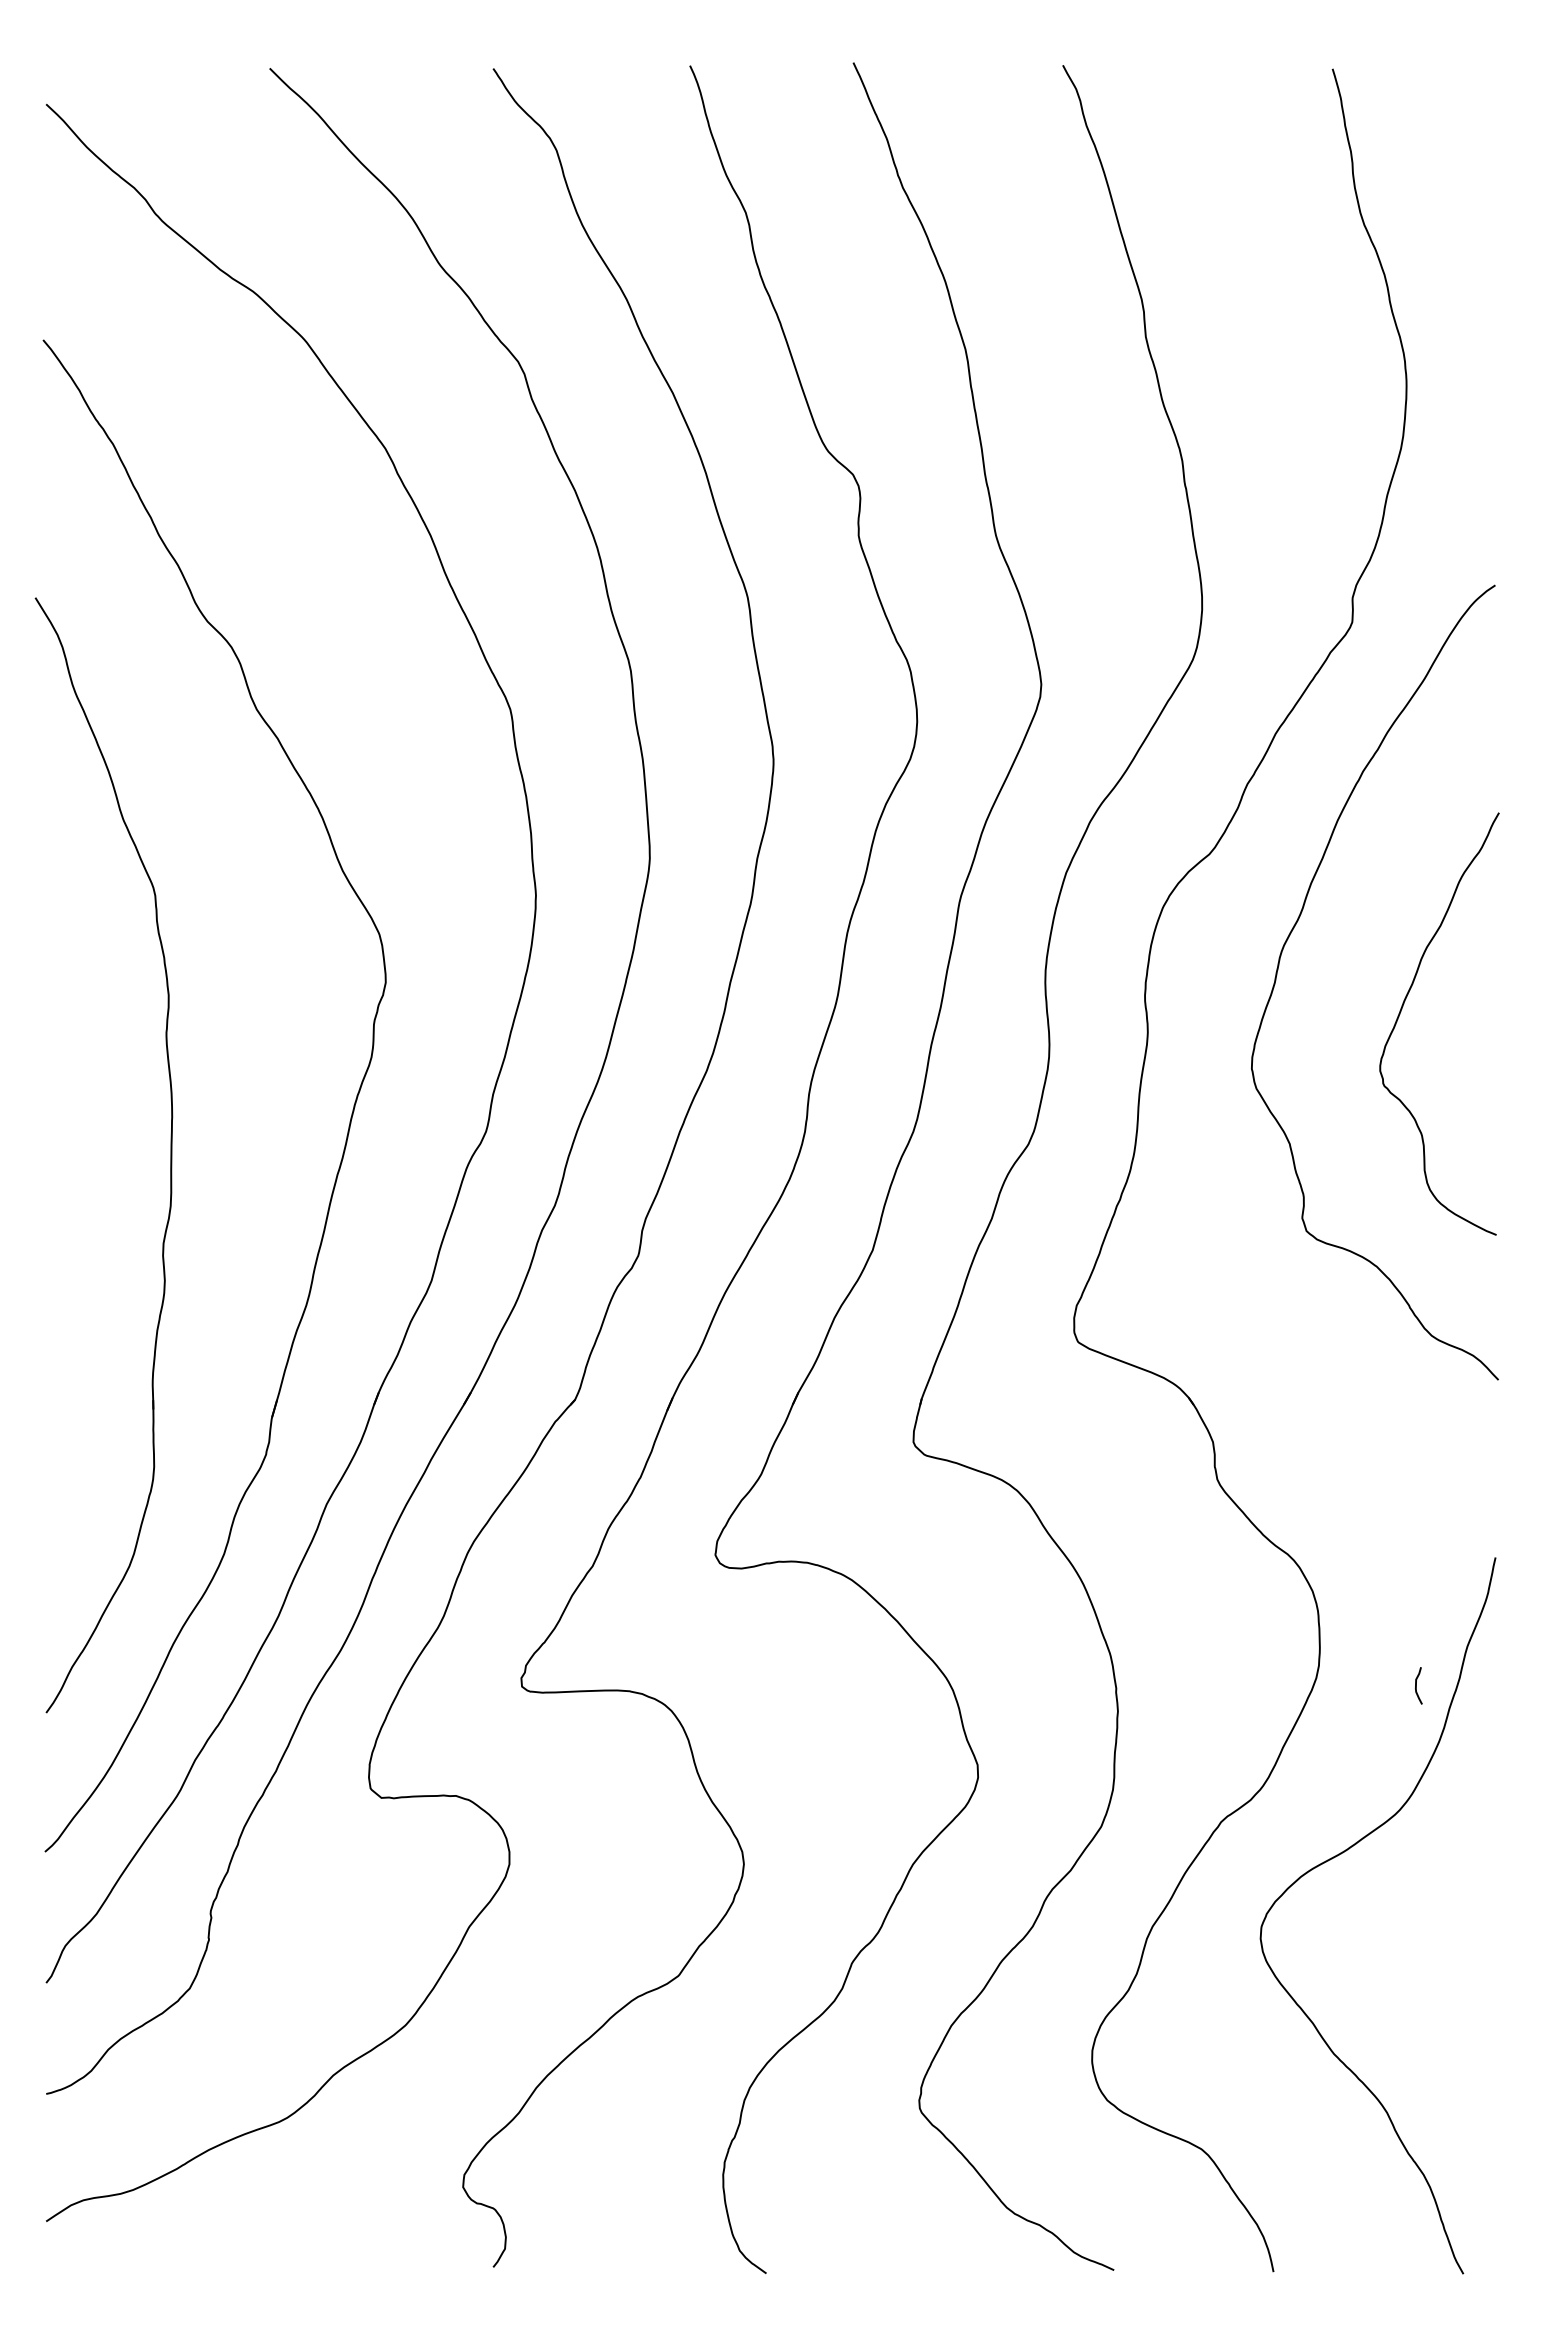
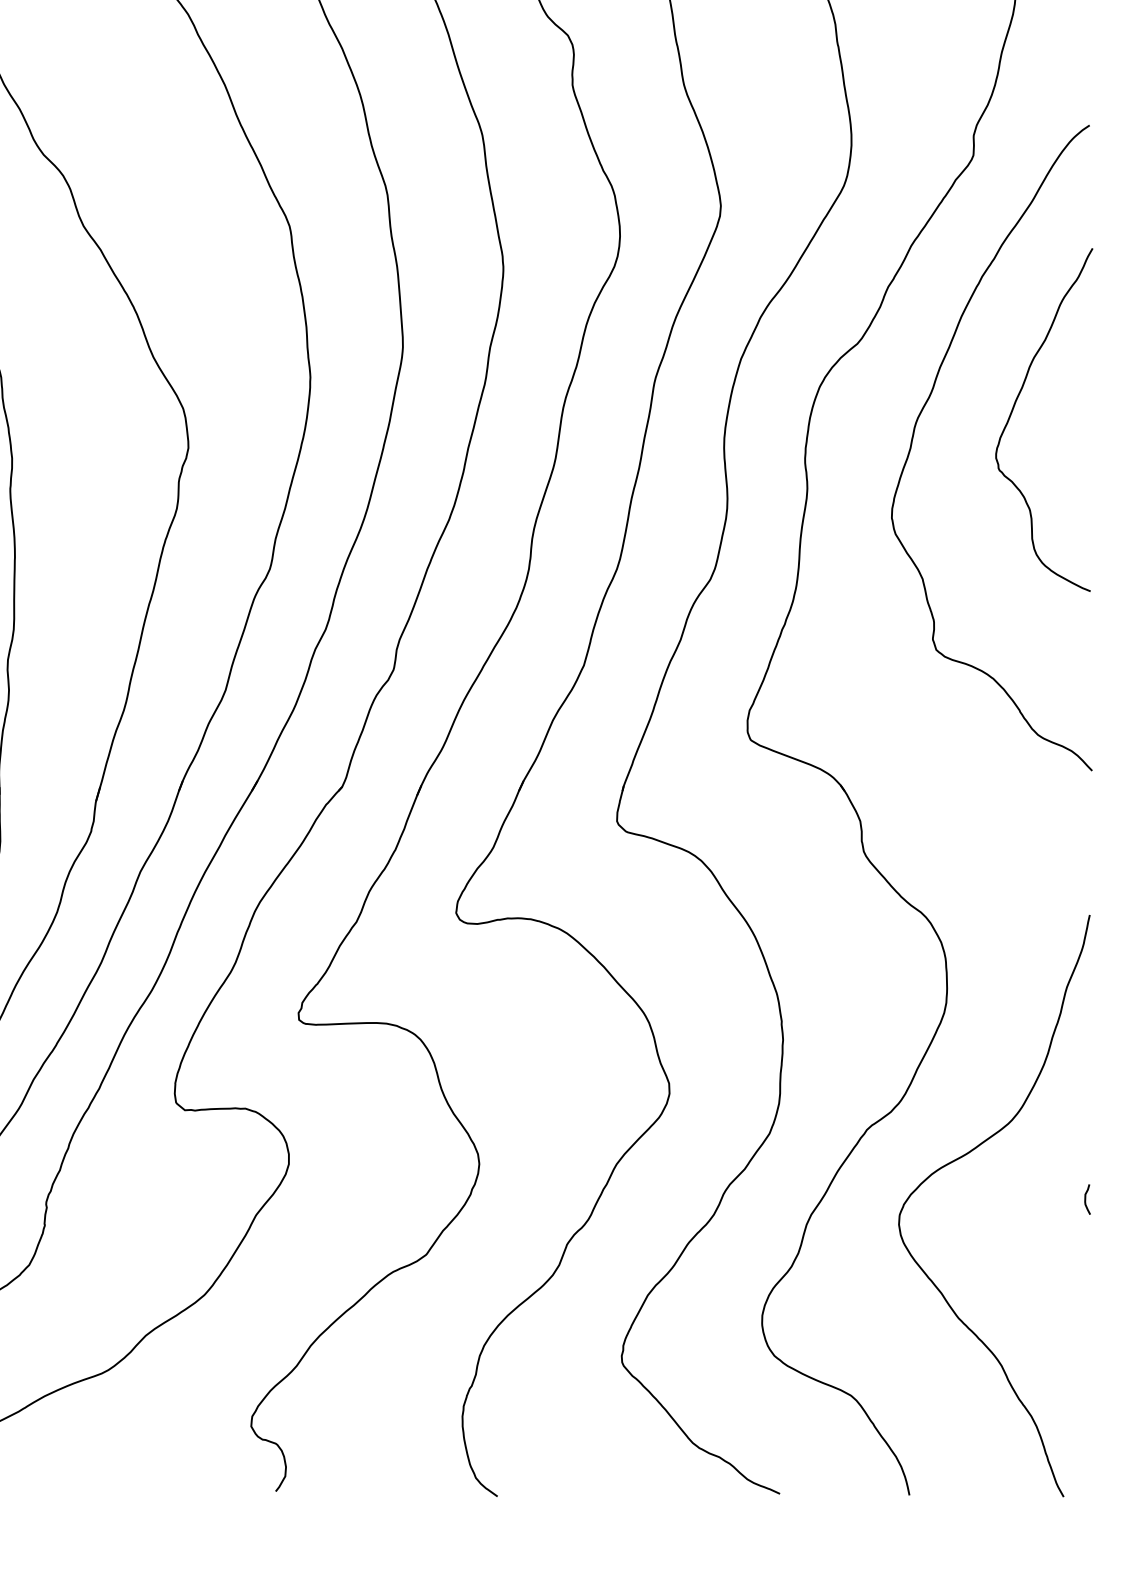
curve: (1402, 1009) -> (1014, 408), moved
curve: (1416, 1685) -> (1085, 1199), moved

